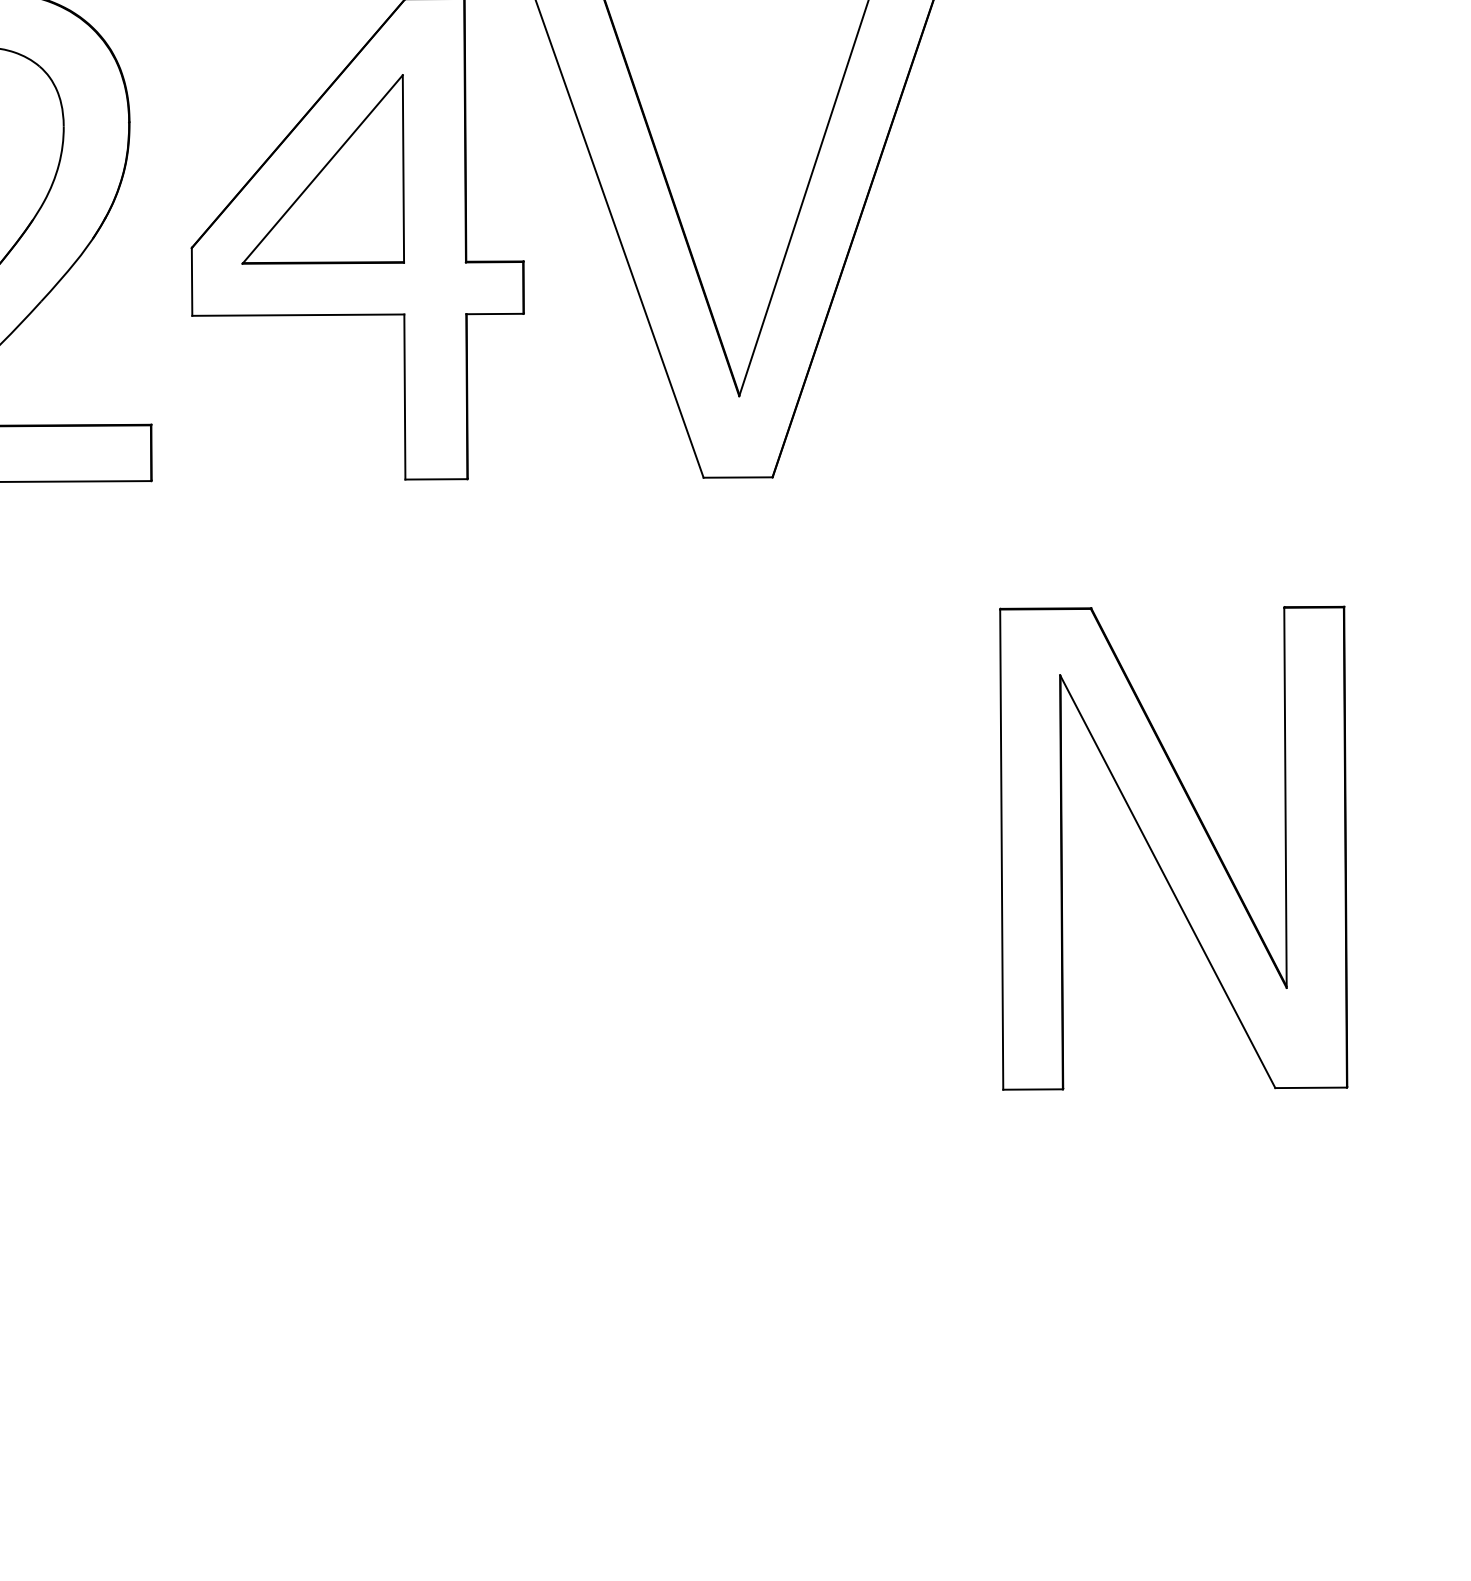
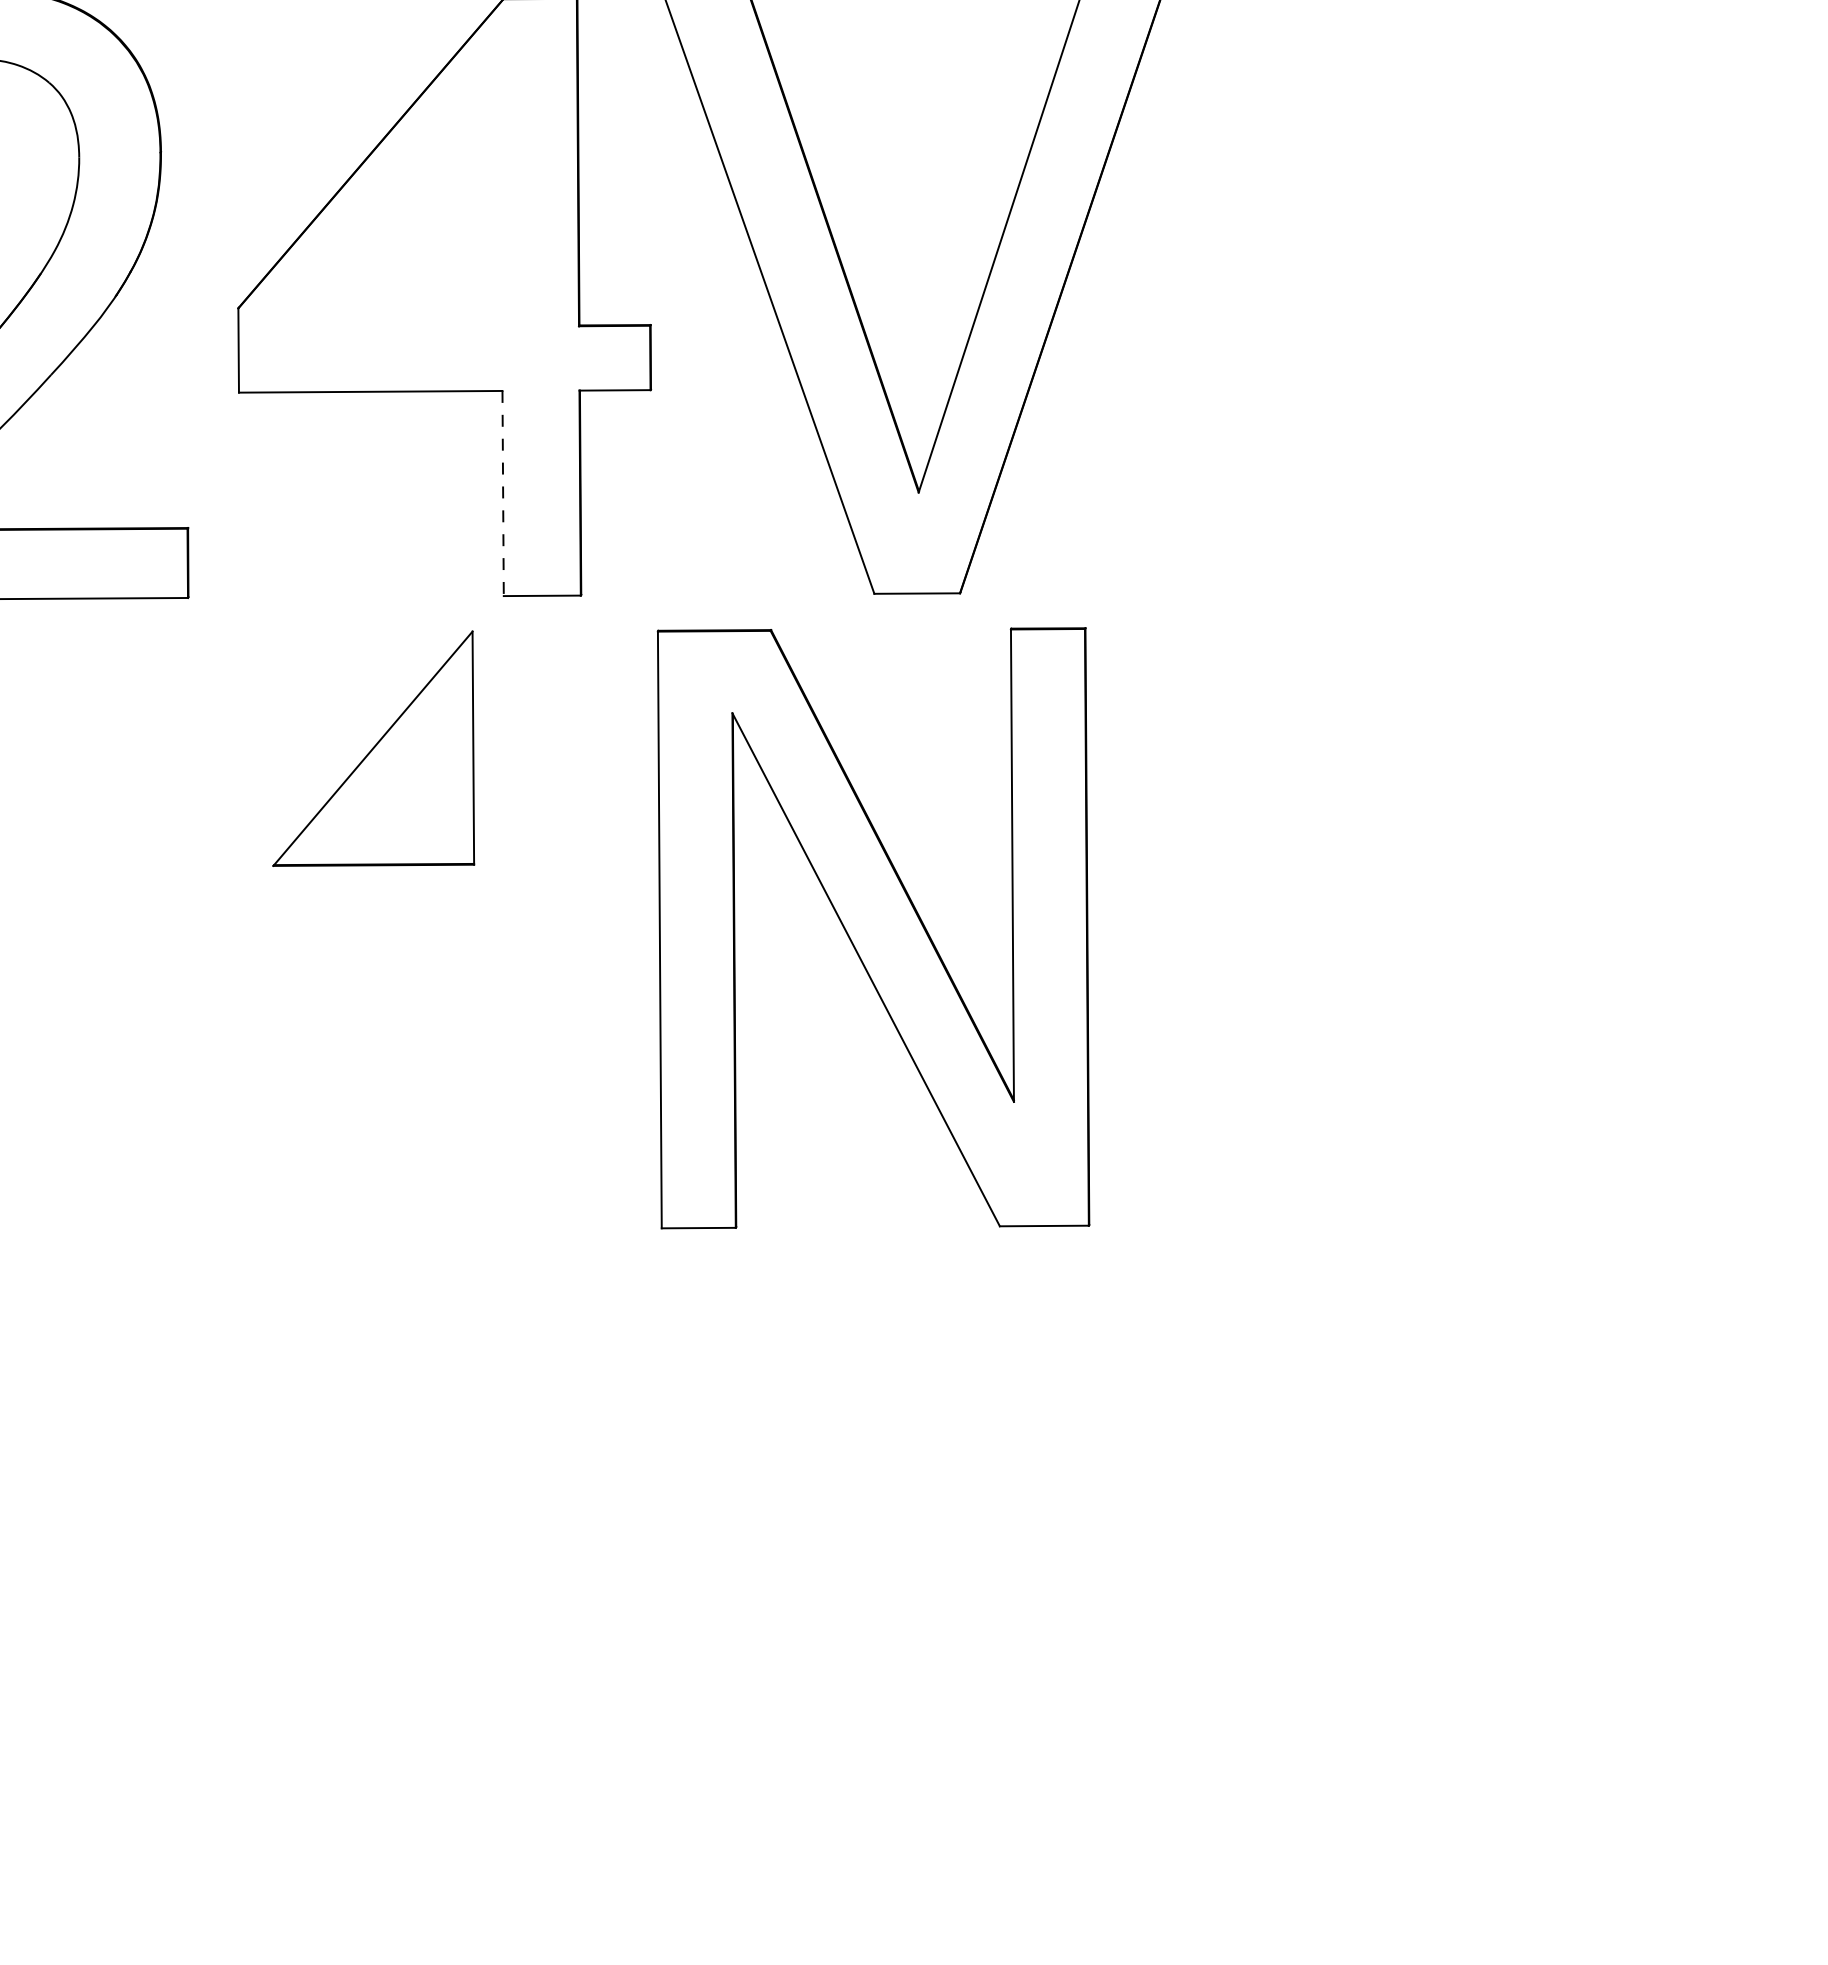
part: (323, 169) -> (373, 748), moved
line: (405, 397) -> (503, 493), solid -> dashed
part: (1173, 848) -> (873, 928), moved

